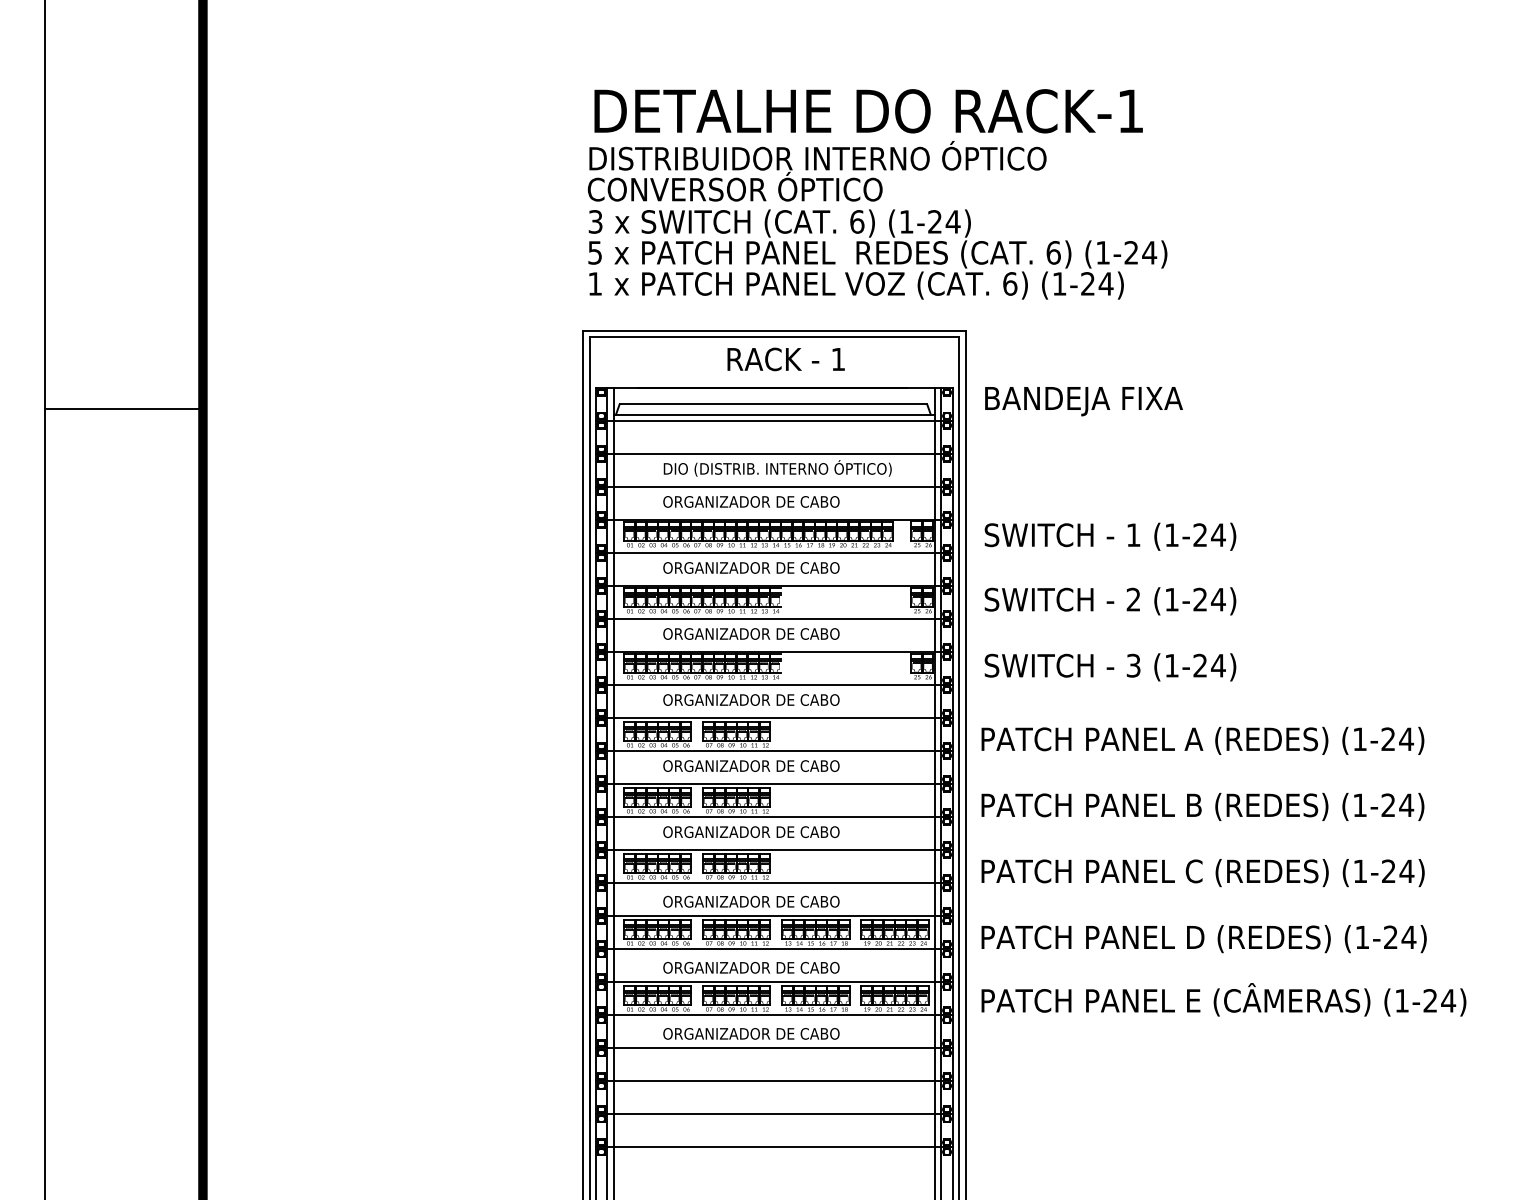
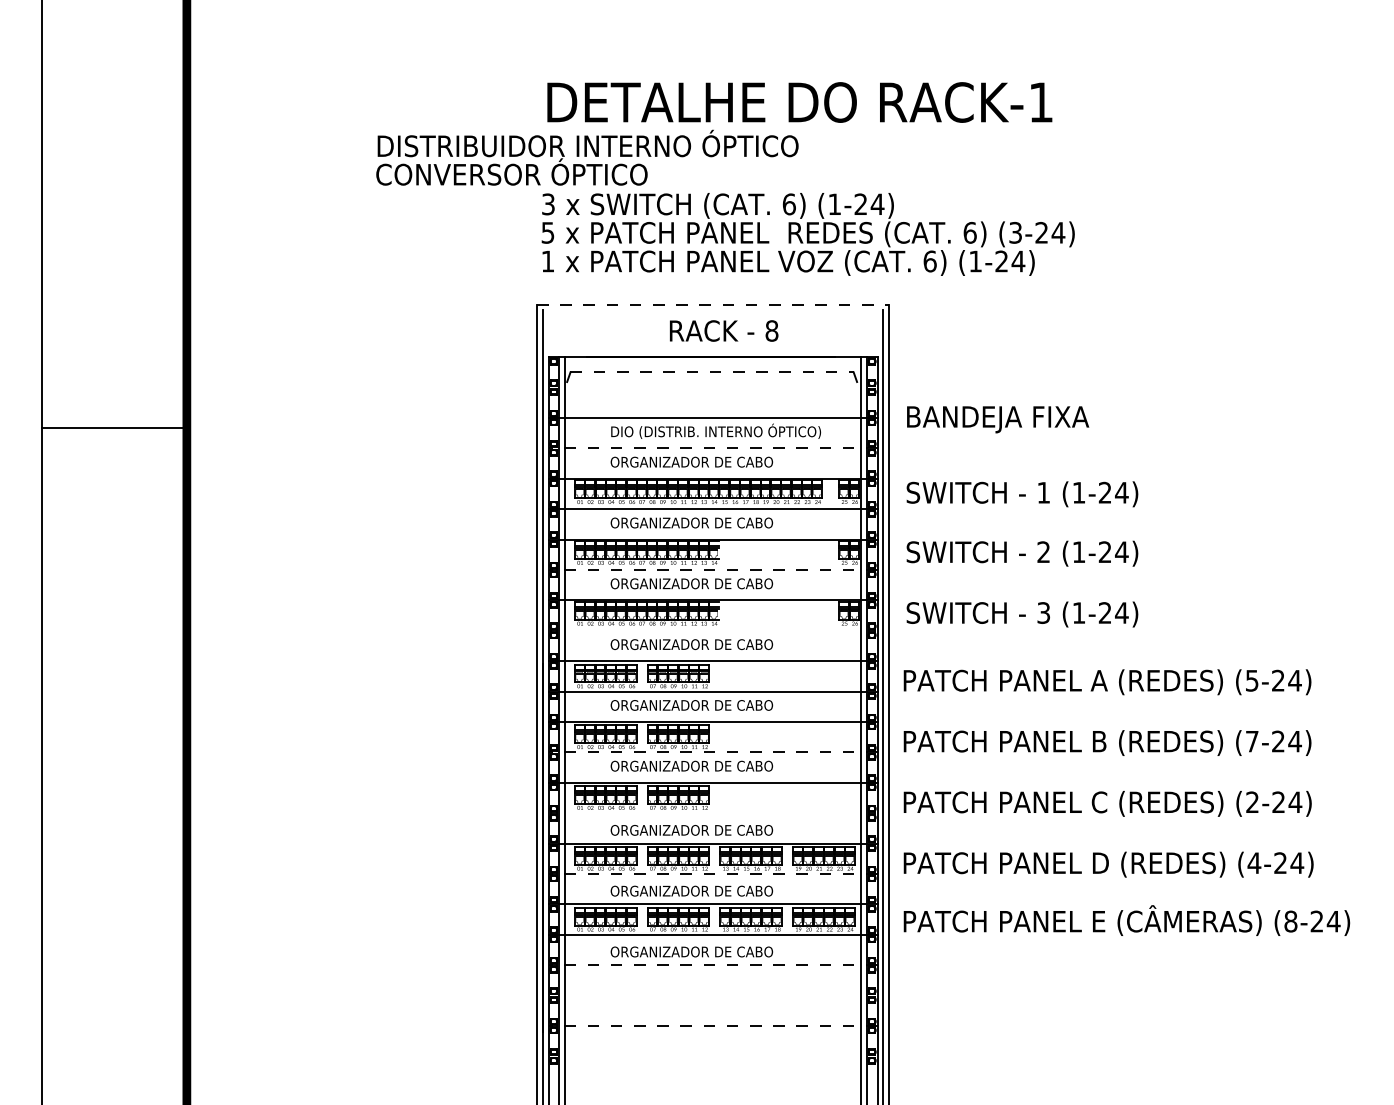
text: (817, 170) -> (587, 157), moved
text: (1102, 252) -> (1015, 232), (1-24) -> (3-24)
line: (774, 330) -> (713, 304), solid -> dashed
line: (773, 337) -> (712, 310), removed
text: (837, 358) -> (771, 330), 1 -> 8
text: (1084, 401) -> (998, 419), moved
line: (773, 404) -> (712, 372), solid -> dashed
line: (123, 409) -> (113, 428), moved
line: (774, 415) -> (713, 382), removed
line: (773, 420) -> (712, 387), removed
line: (774, 487) -> (713, 448), solid -> dashed
line: (774, 618) -> (713, 569), solid -> dashed
line: (773, 684) -> (712, 630), removed
text: (1360, 739) -> (1252, 680), (1-24) -> (5-24)
text: (1360, 805) -> (1252, 741), (1-24) -> (7-24)
line: (774, 817) -> (713, 752), solid -> dashed
text: (1360, 870) -> (1252, 801), (1-24) -> (2-24)
line: (773, 883) -> (712, 813), removed
text: (1362, 936) -> (1254, 862), (1-24) -> (4-24)
line: (774, 949) -> (713, 874), solid -> dashed
text: (1401, 1000) -> (1290, 921), (1-24) -> (8-24)
line: (774, 1048) -> (713, 965), solid -> dashed
line: (773, 1081) -> (712, 995), removed
line: (774, 1114) -> (713, 1026), solid -> dashed
line: (773, 1147) -> (712, 1056), removed

